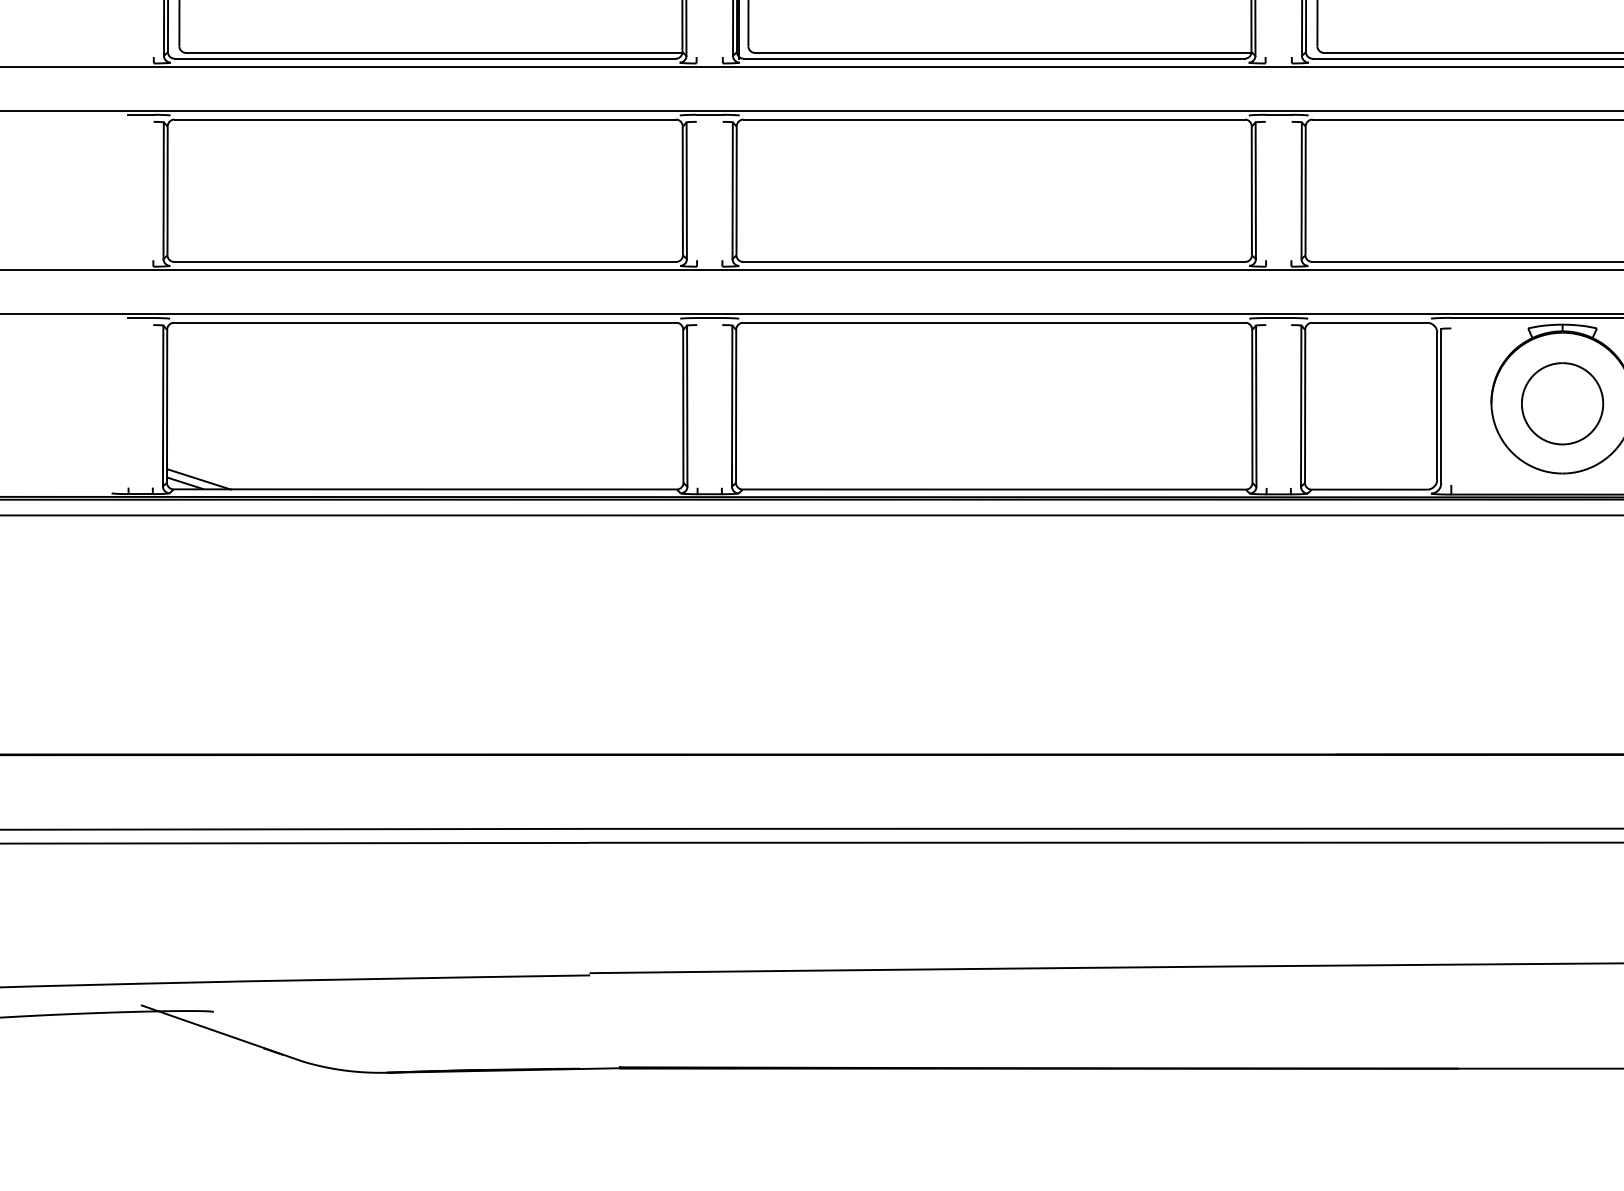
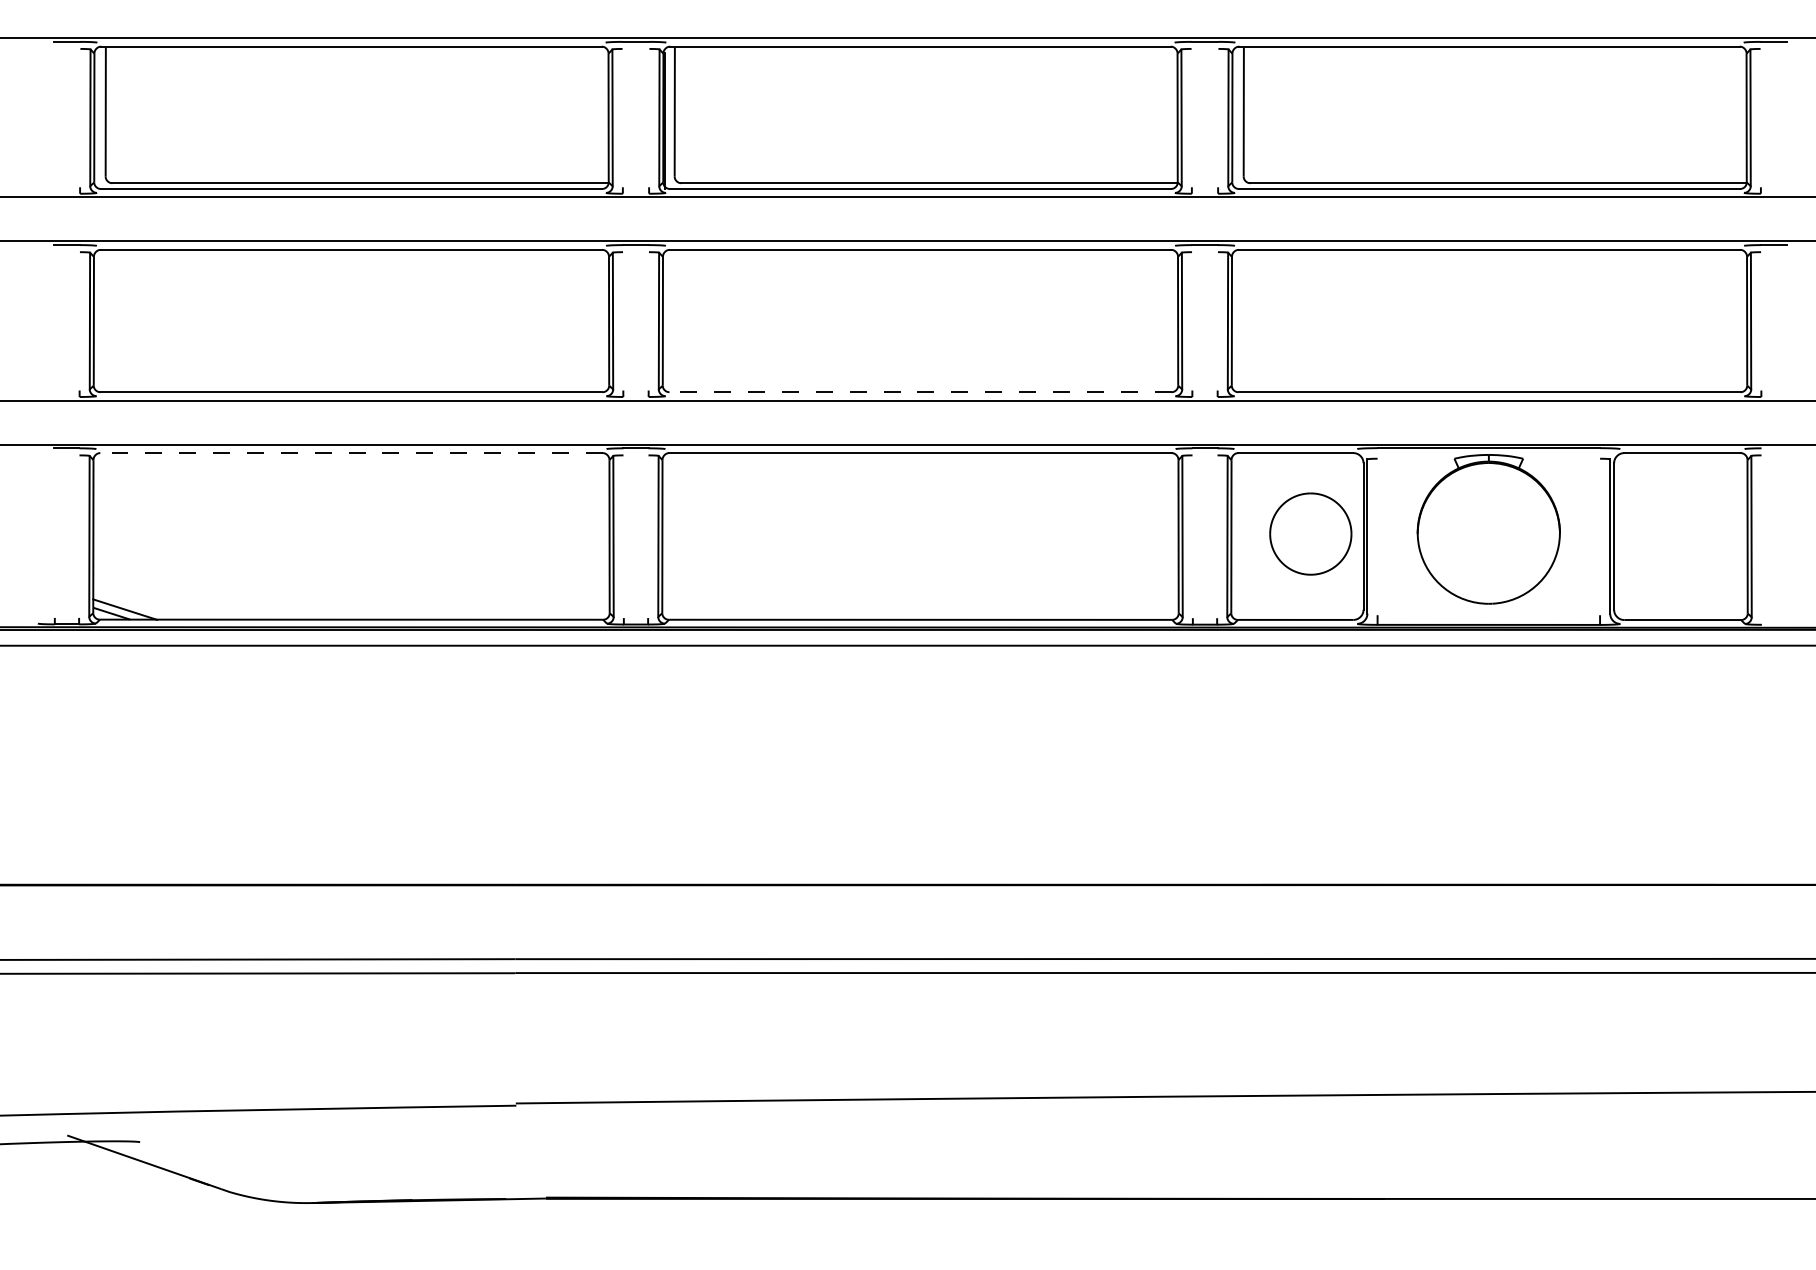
line: (994, 262) -> (920, 392), solid -> dashed
line: (424, 323) -> (350, 453), solid -> dashed
part: (1562, 403) -> (1310, 533), moved

